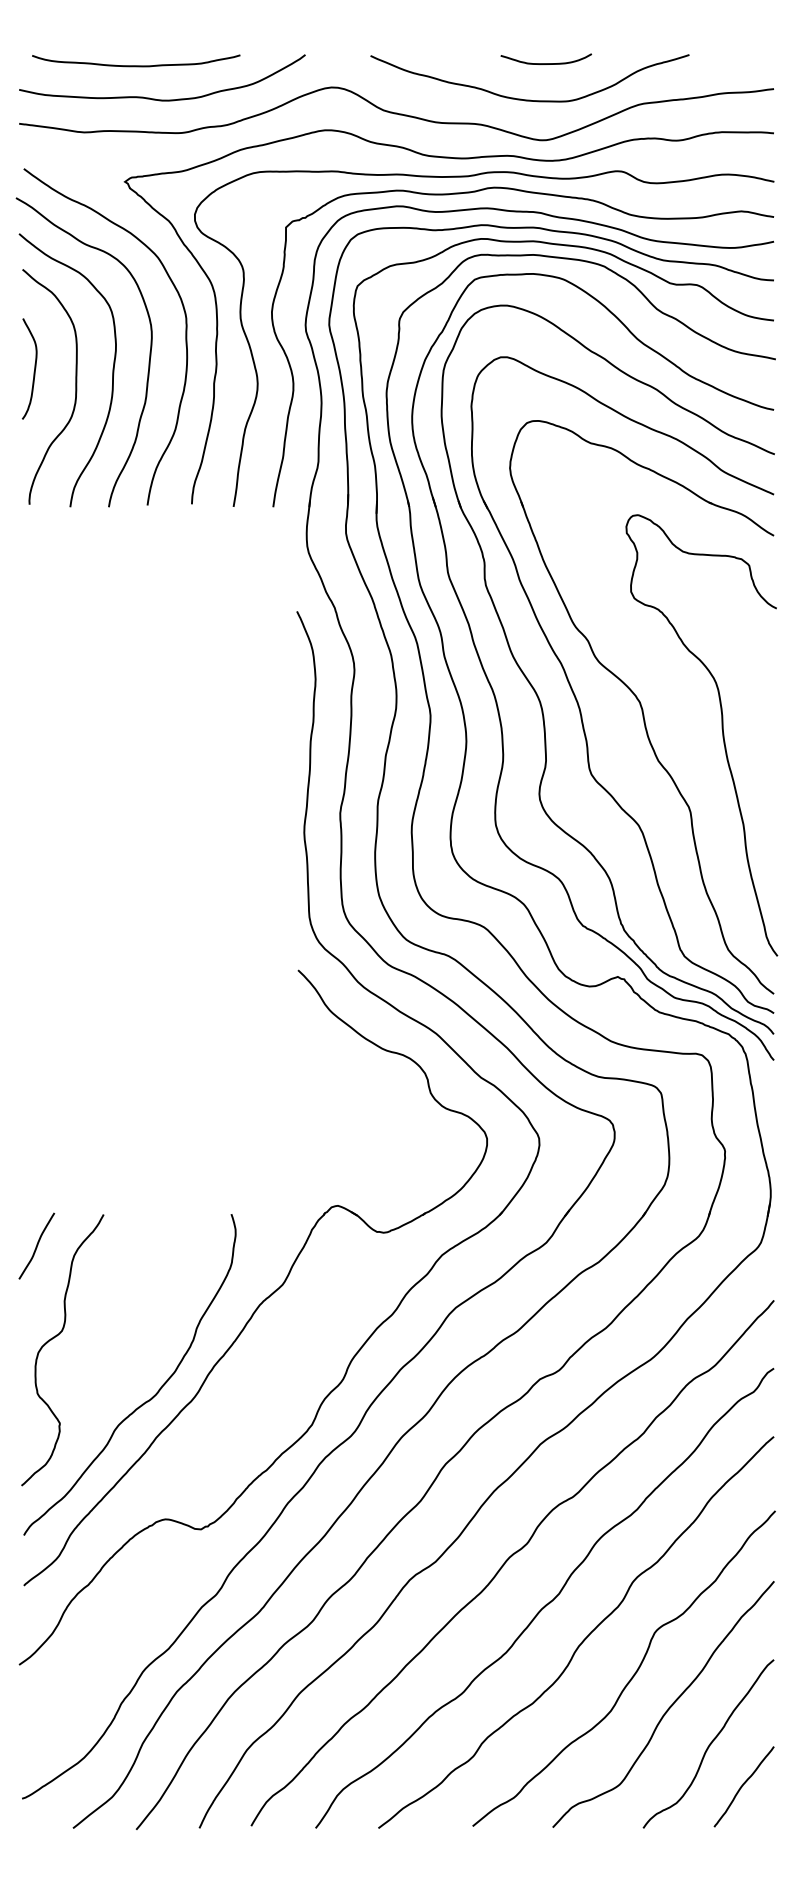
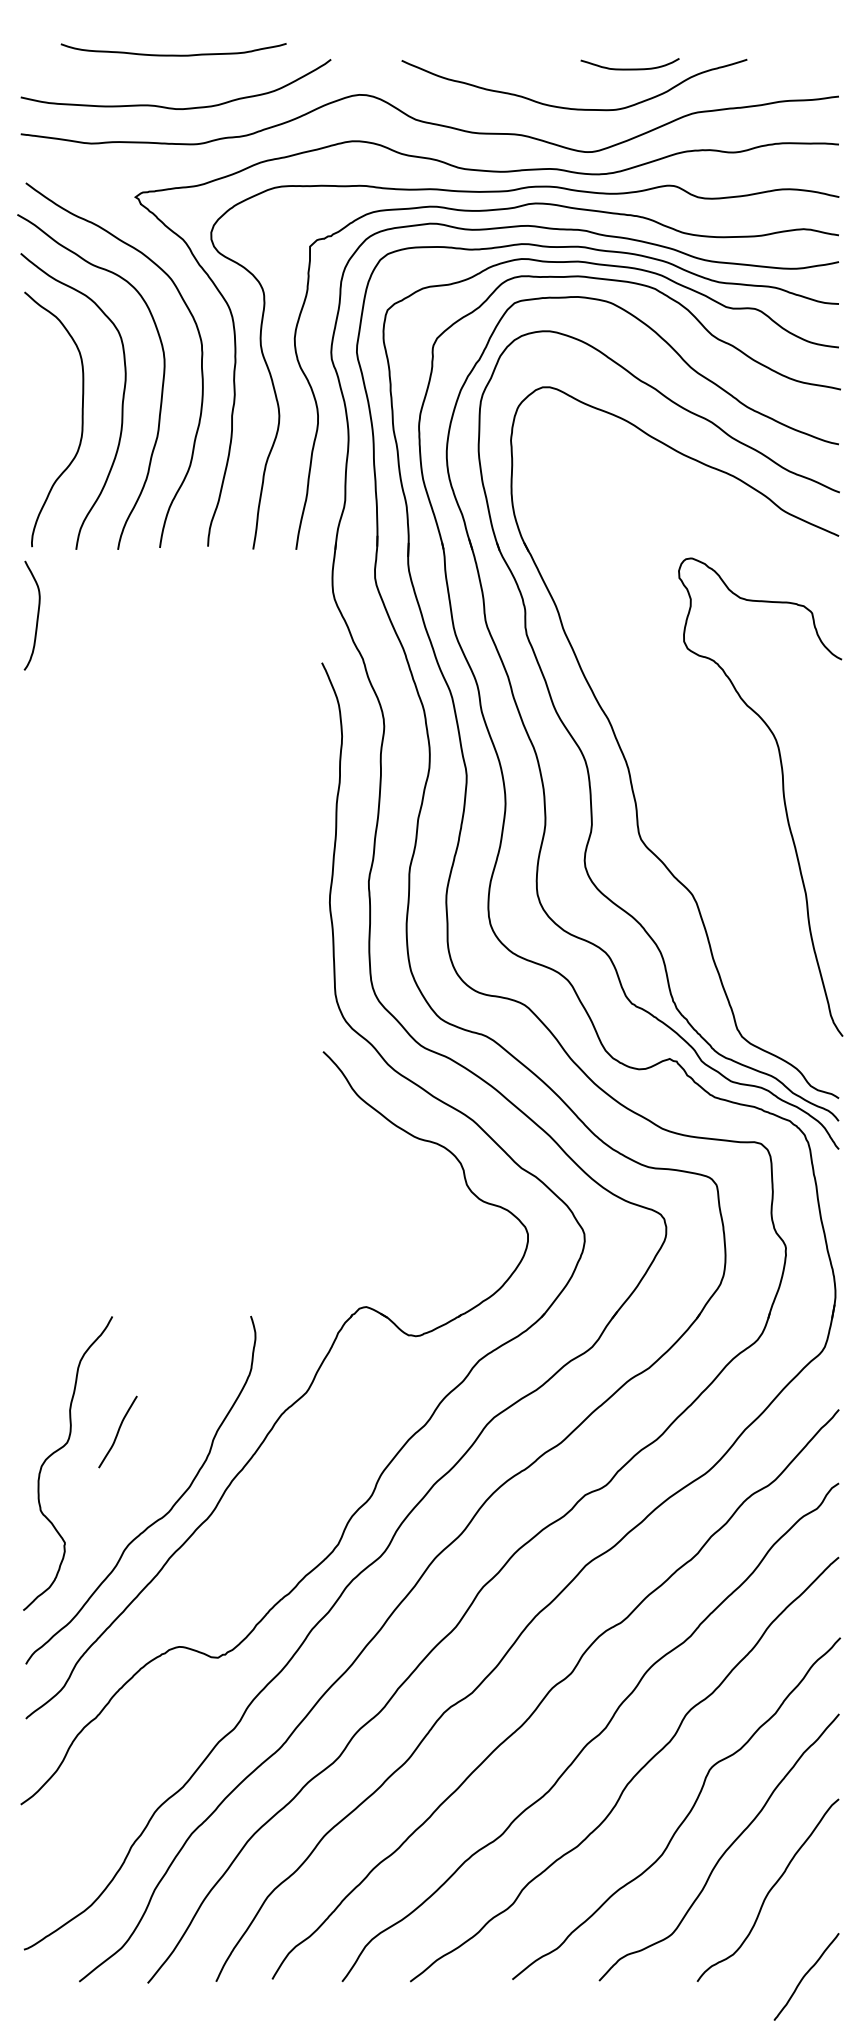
curve: (545, 63) -> (629, 68), moved
curve: (136, 65) -> (173, 54), moved
curve: (34, 368) -> (37, 615), moved
part: (641, 707) -> (695, 766), removed
curve: (36, 1245) -> (117, 1431), moved
curve: (743, 1785) -> (805, 1975), moved

